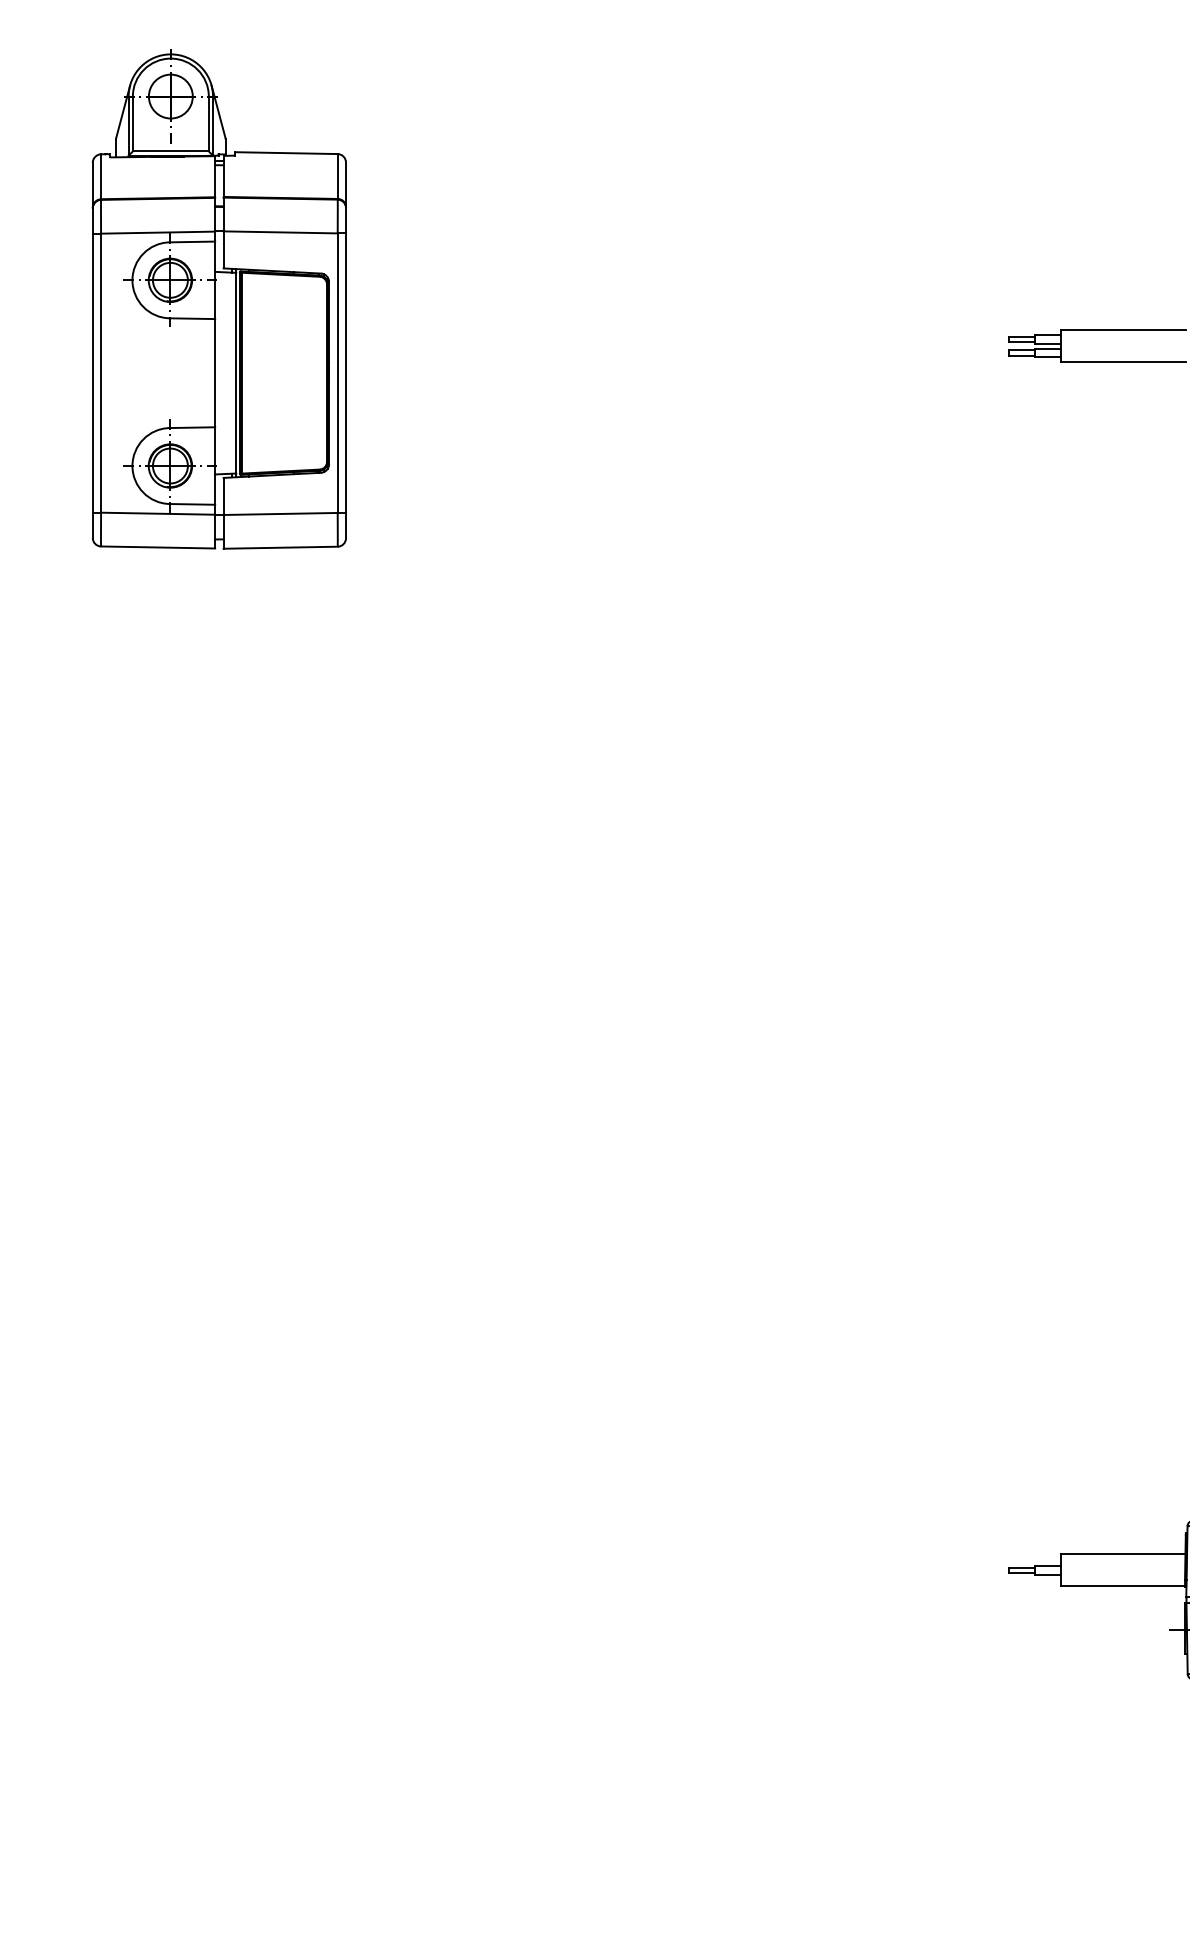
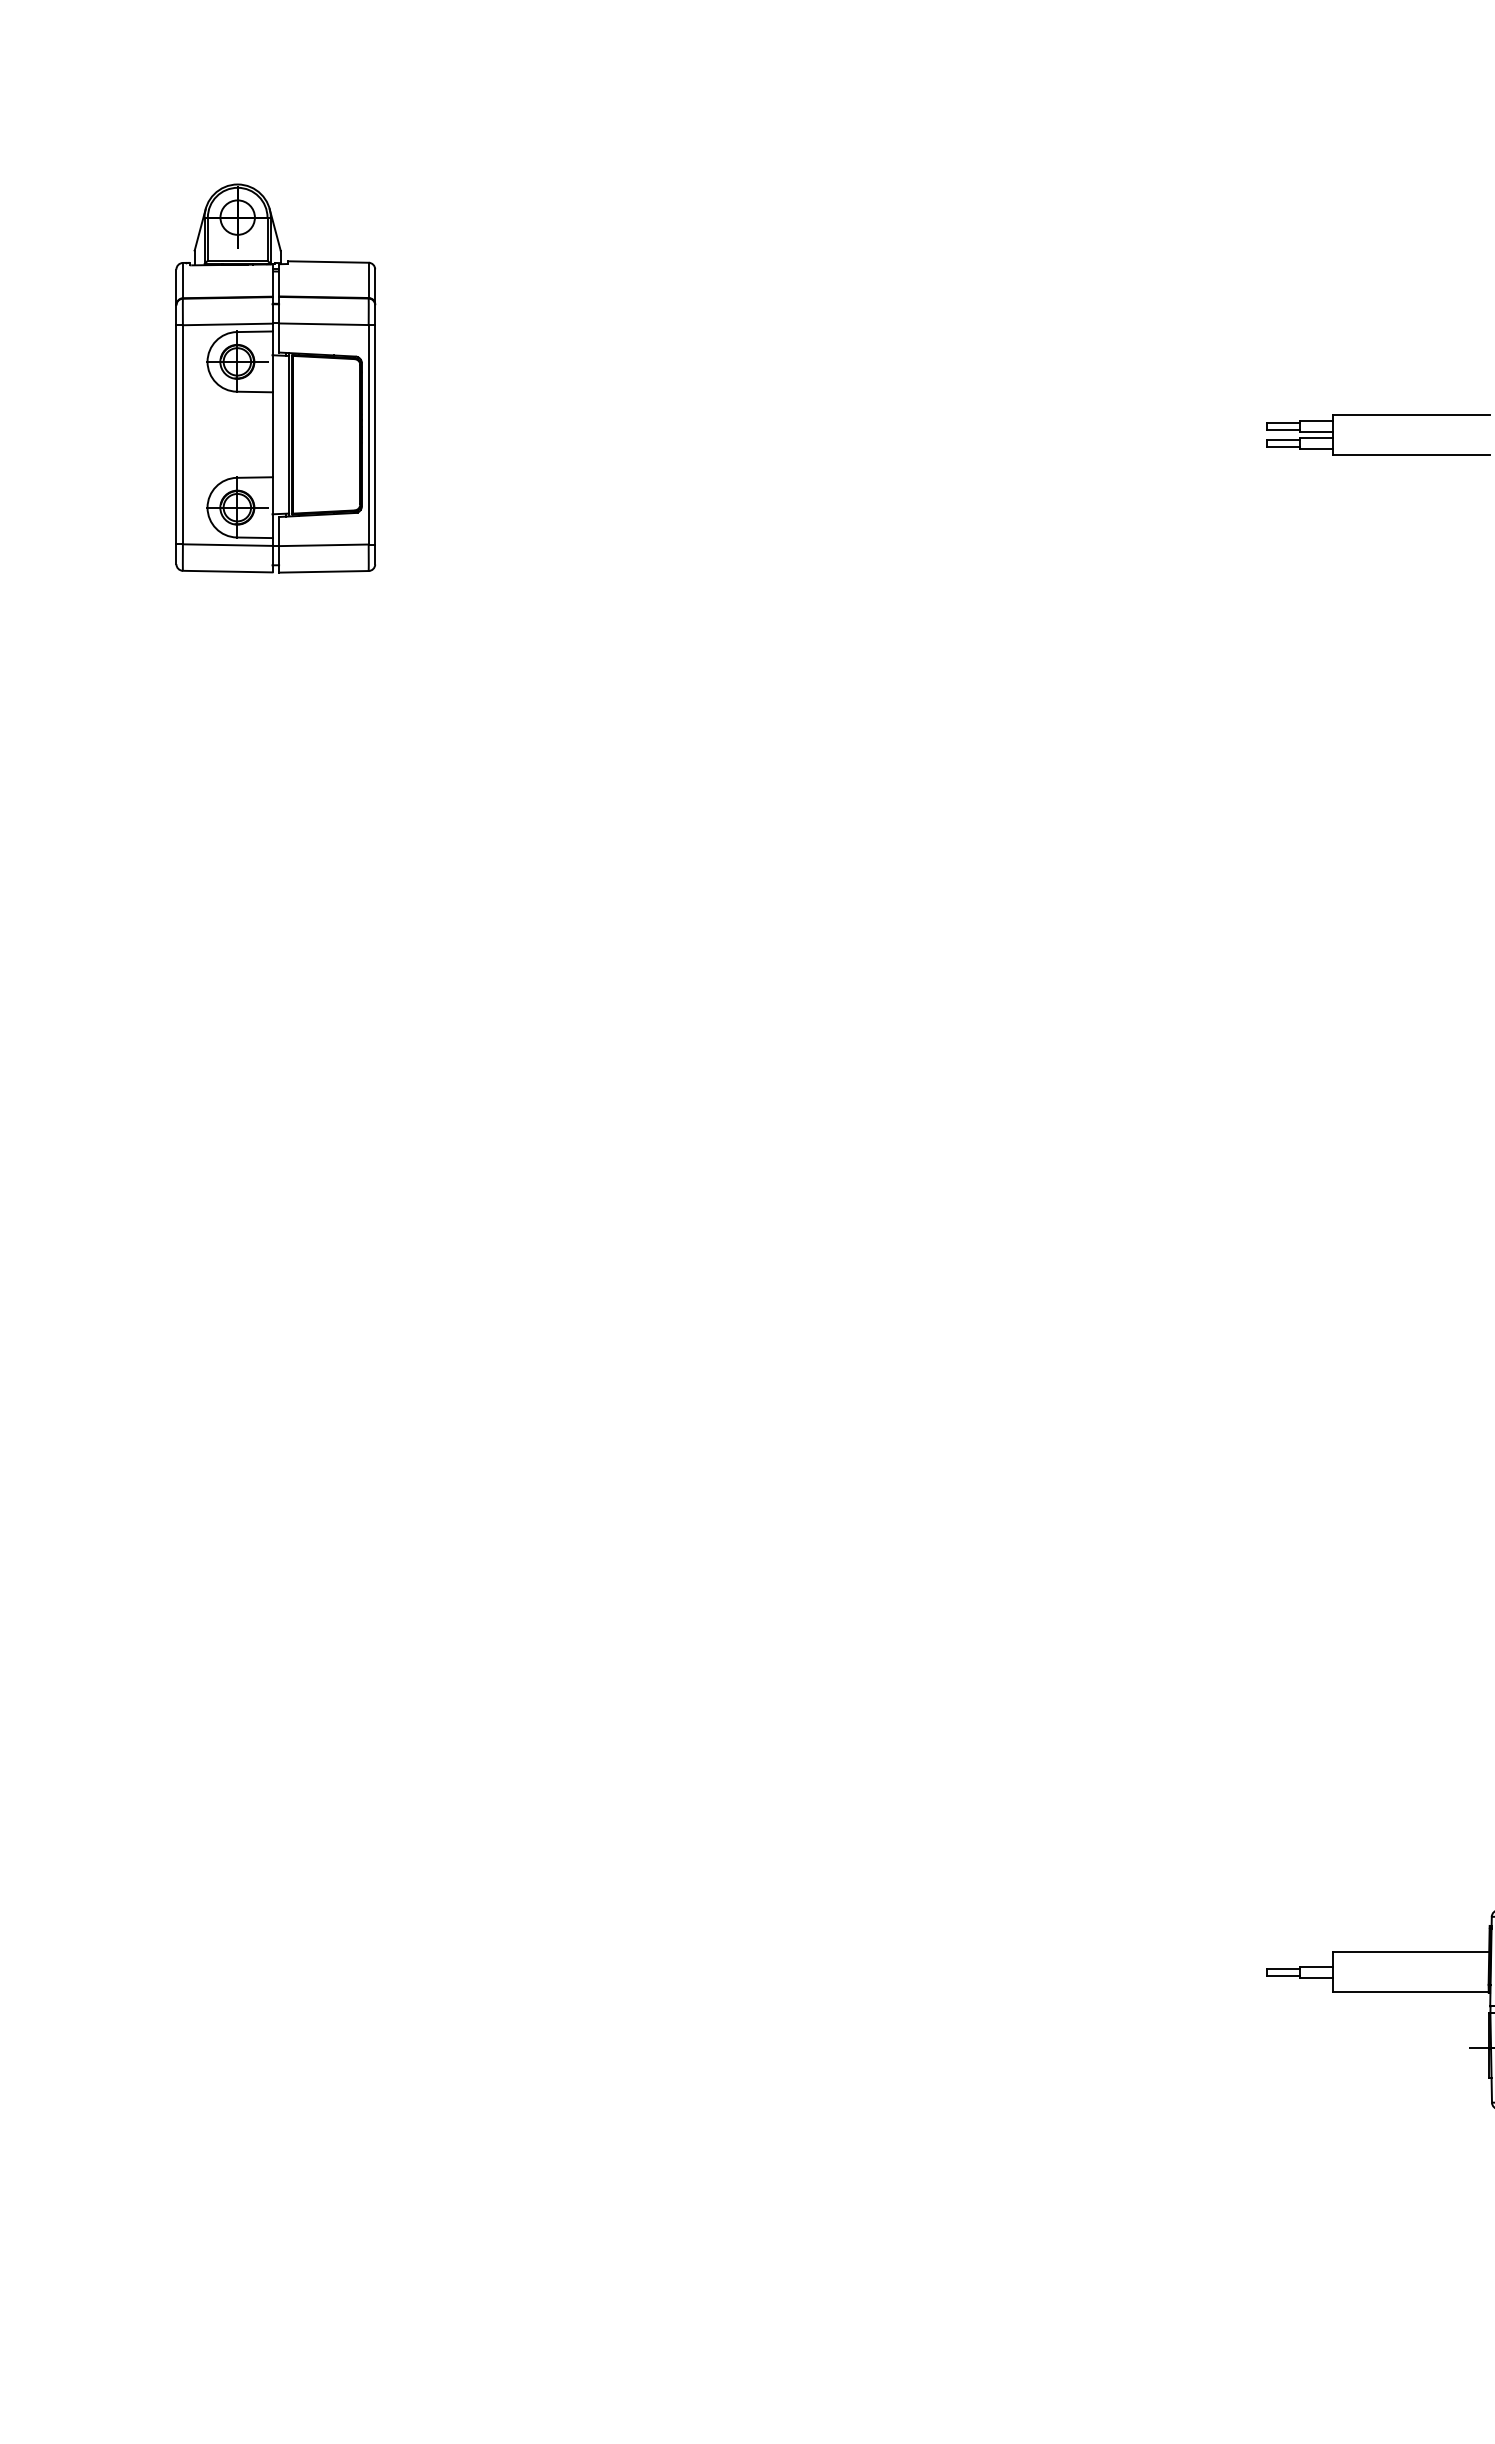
part: (219, 301) -> (275, 378), size x0.62

